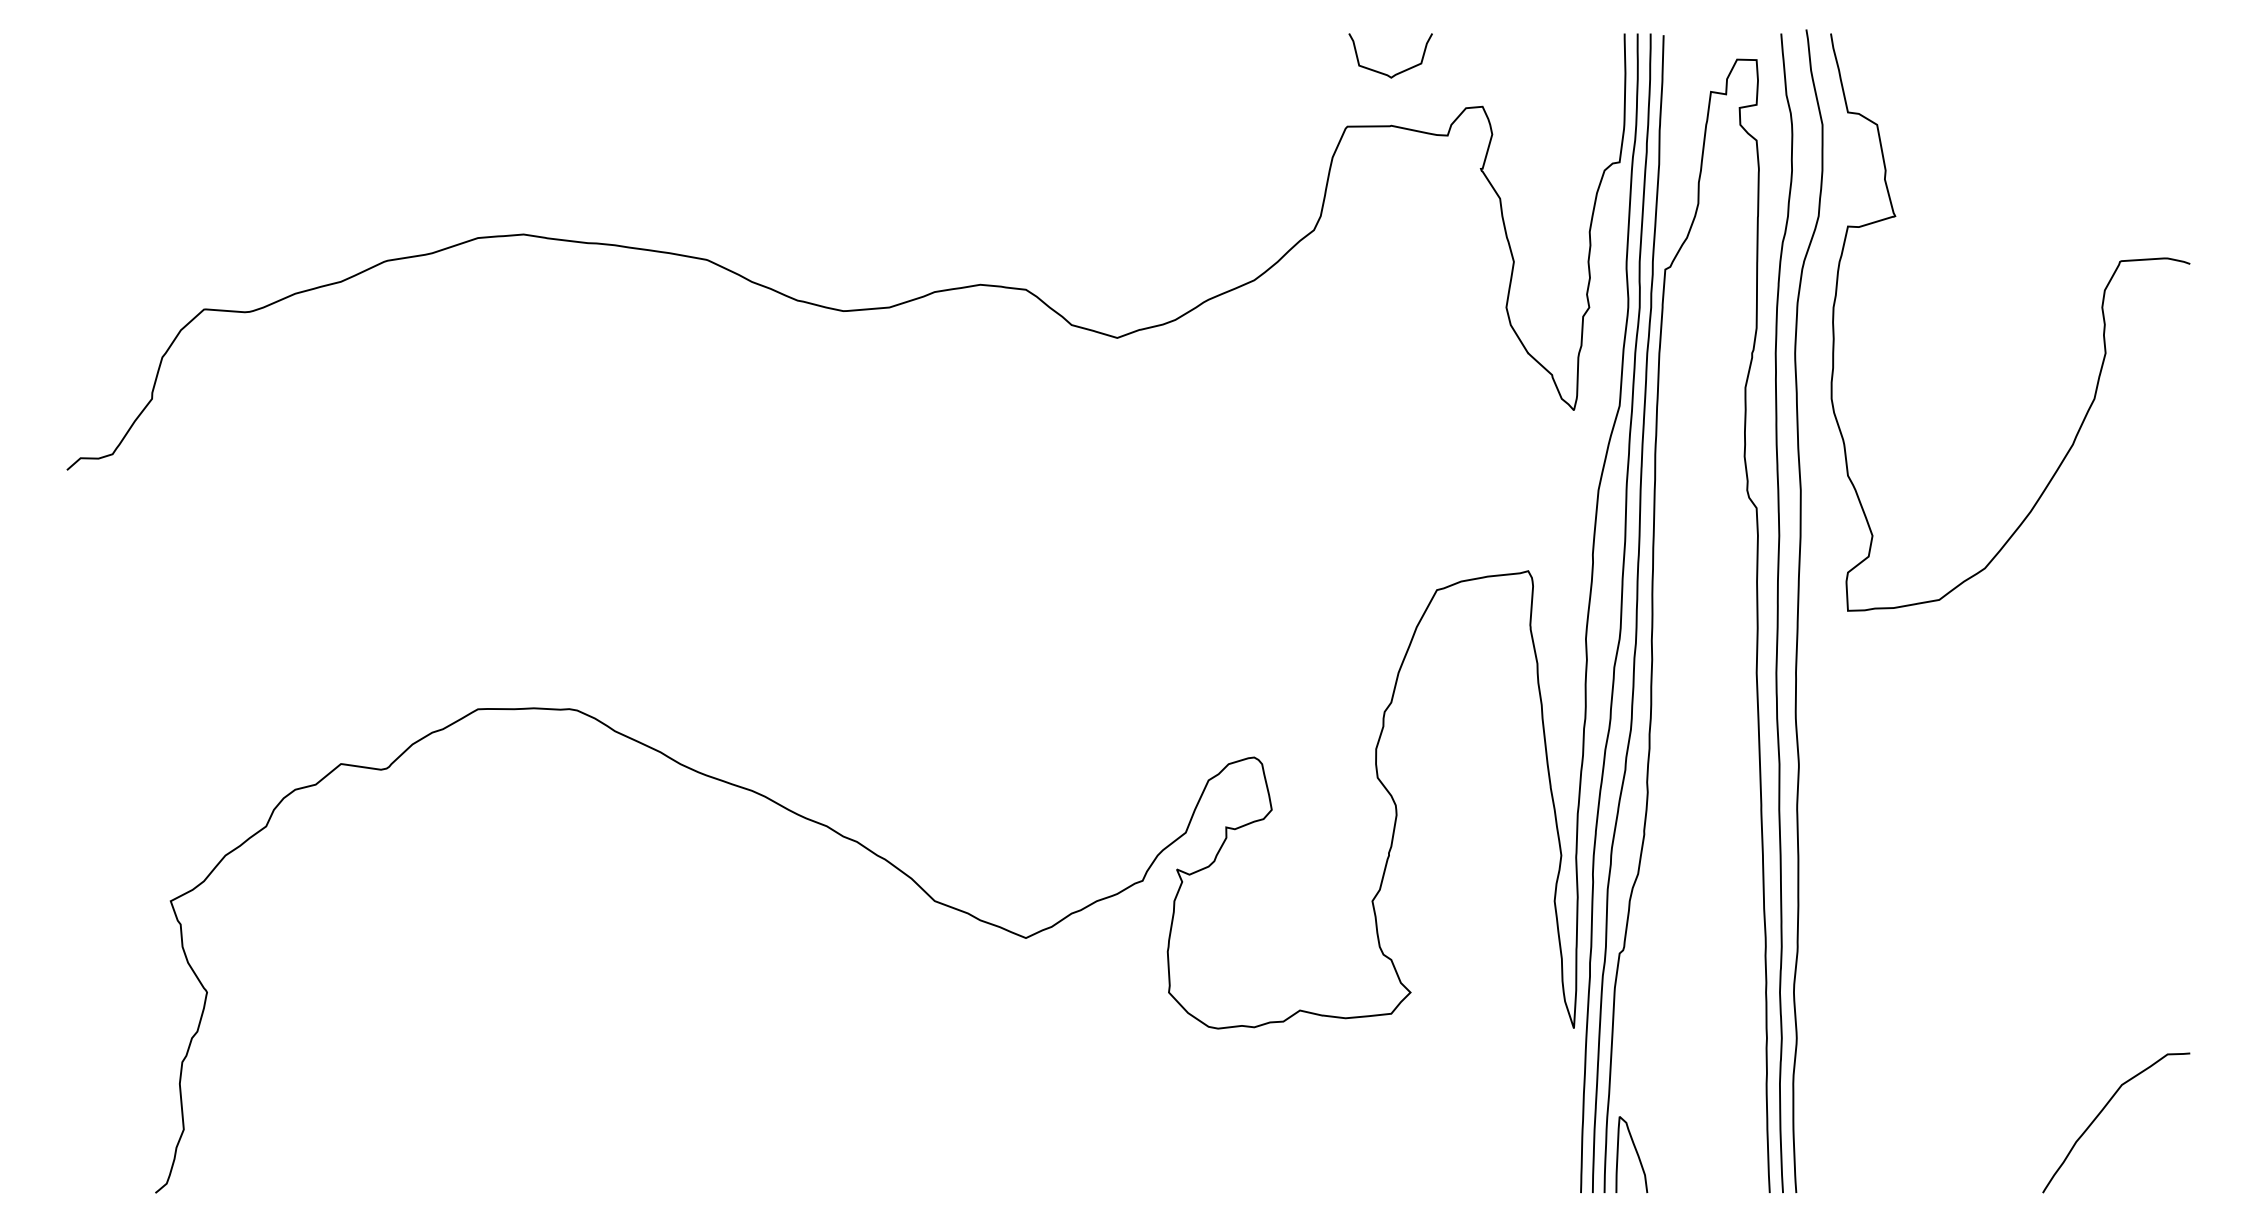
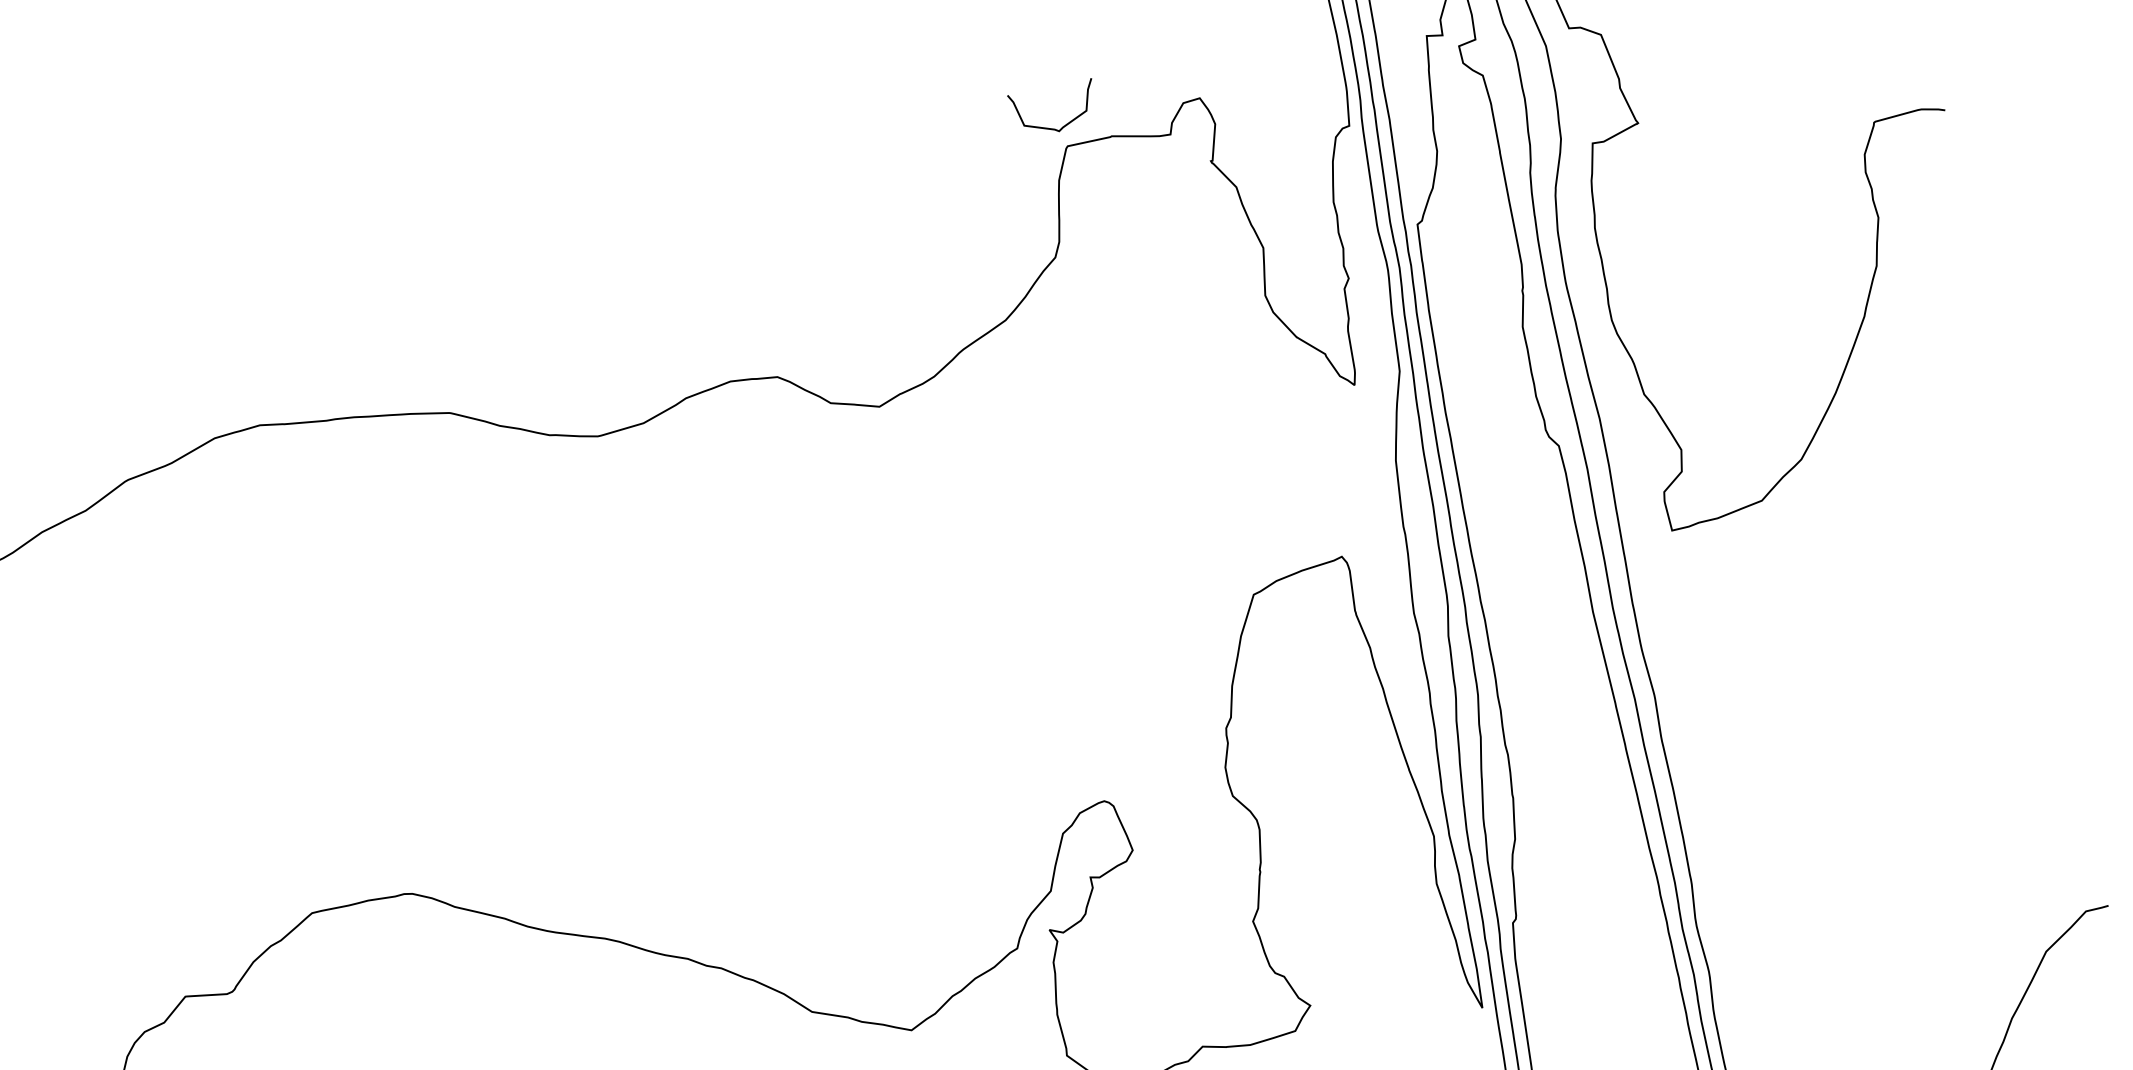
curve: (1385, 73) -> (1052, 128), moved

